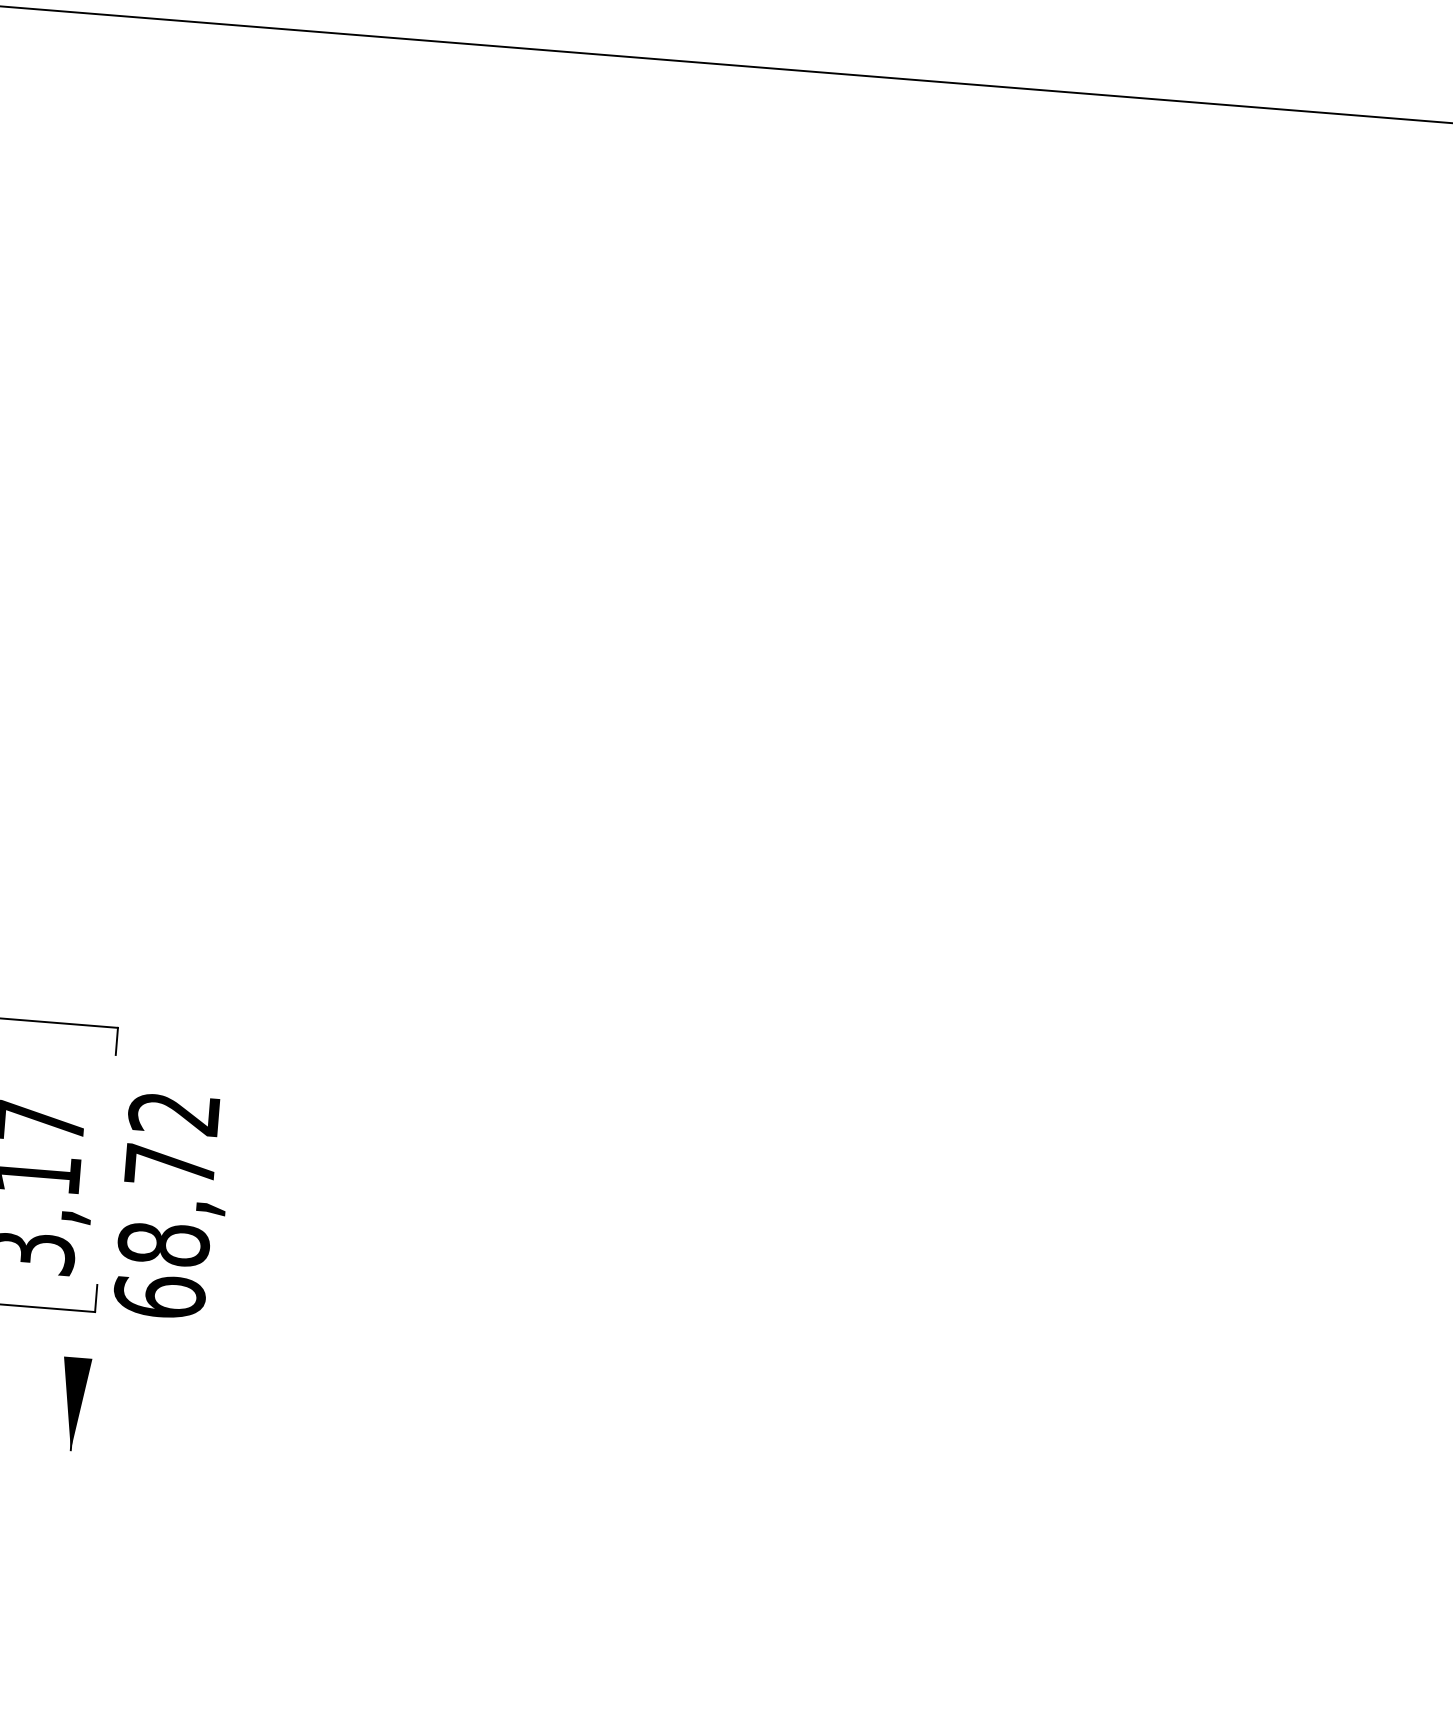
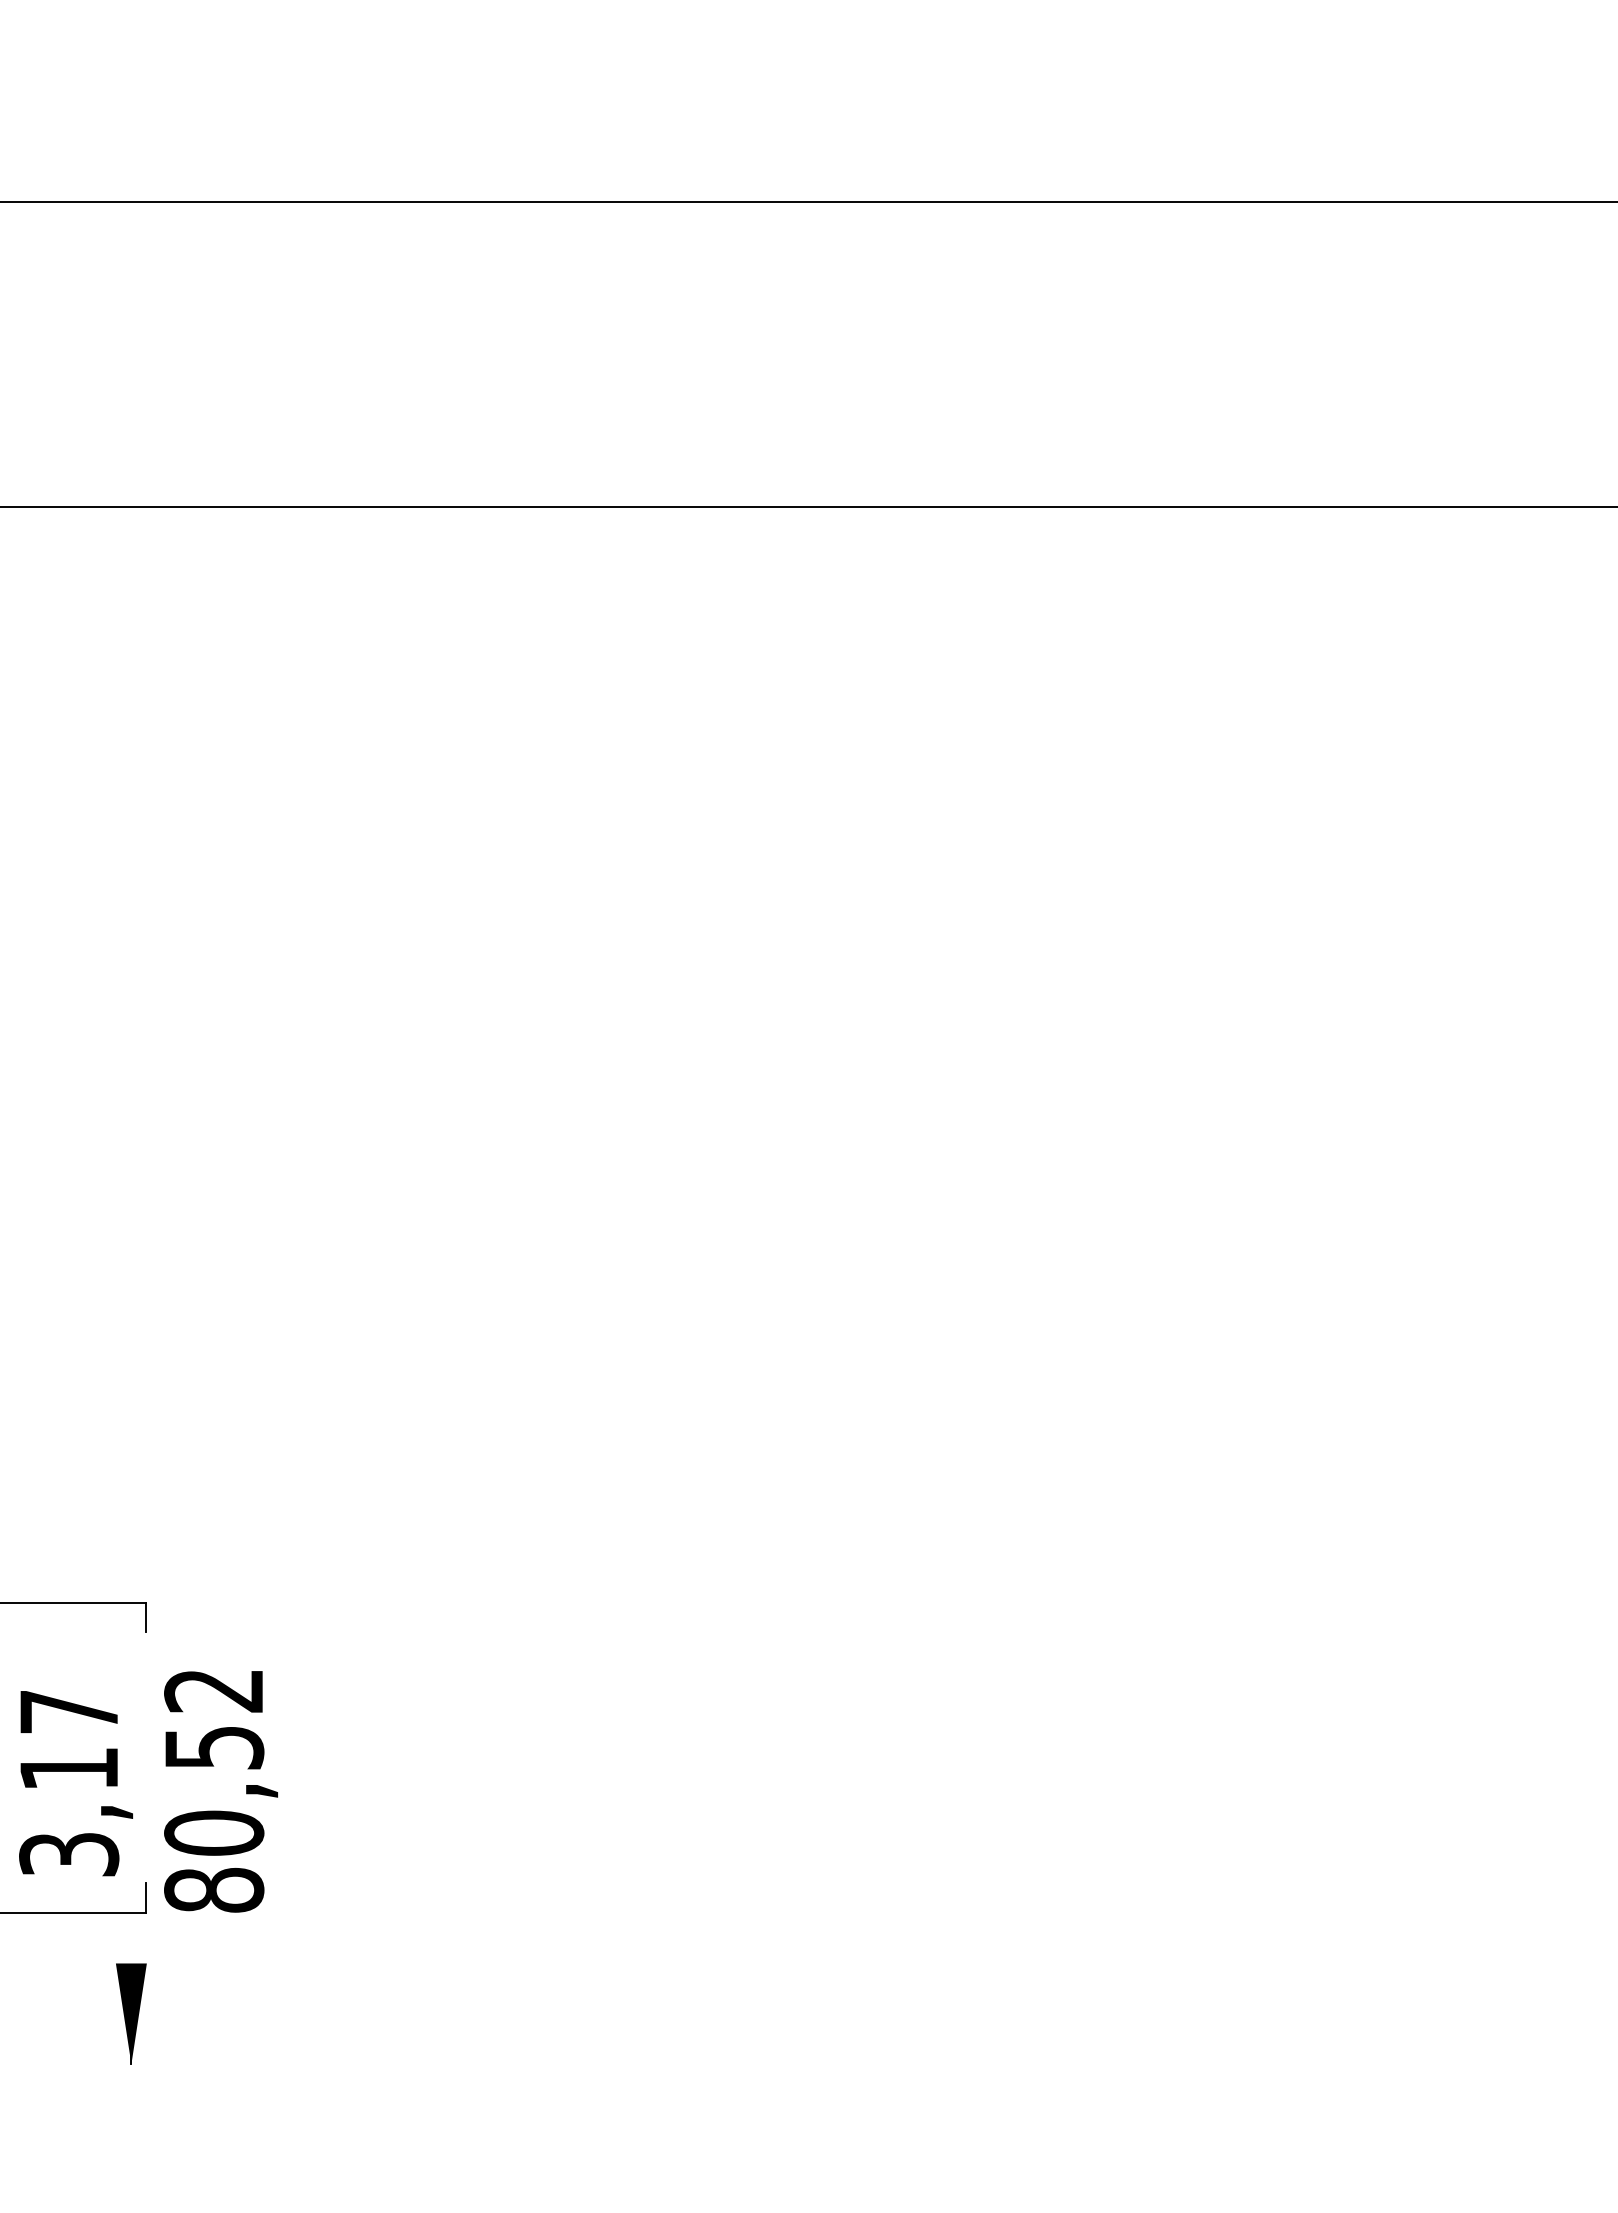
text: (165, 1231) -> (214, 1819), 68,72 -> 80,52

